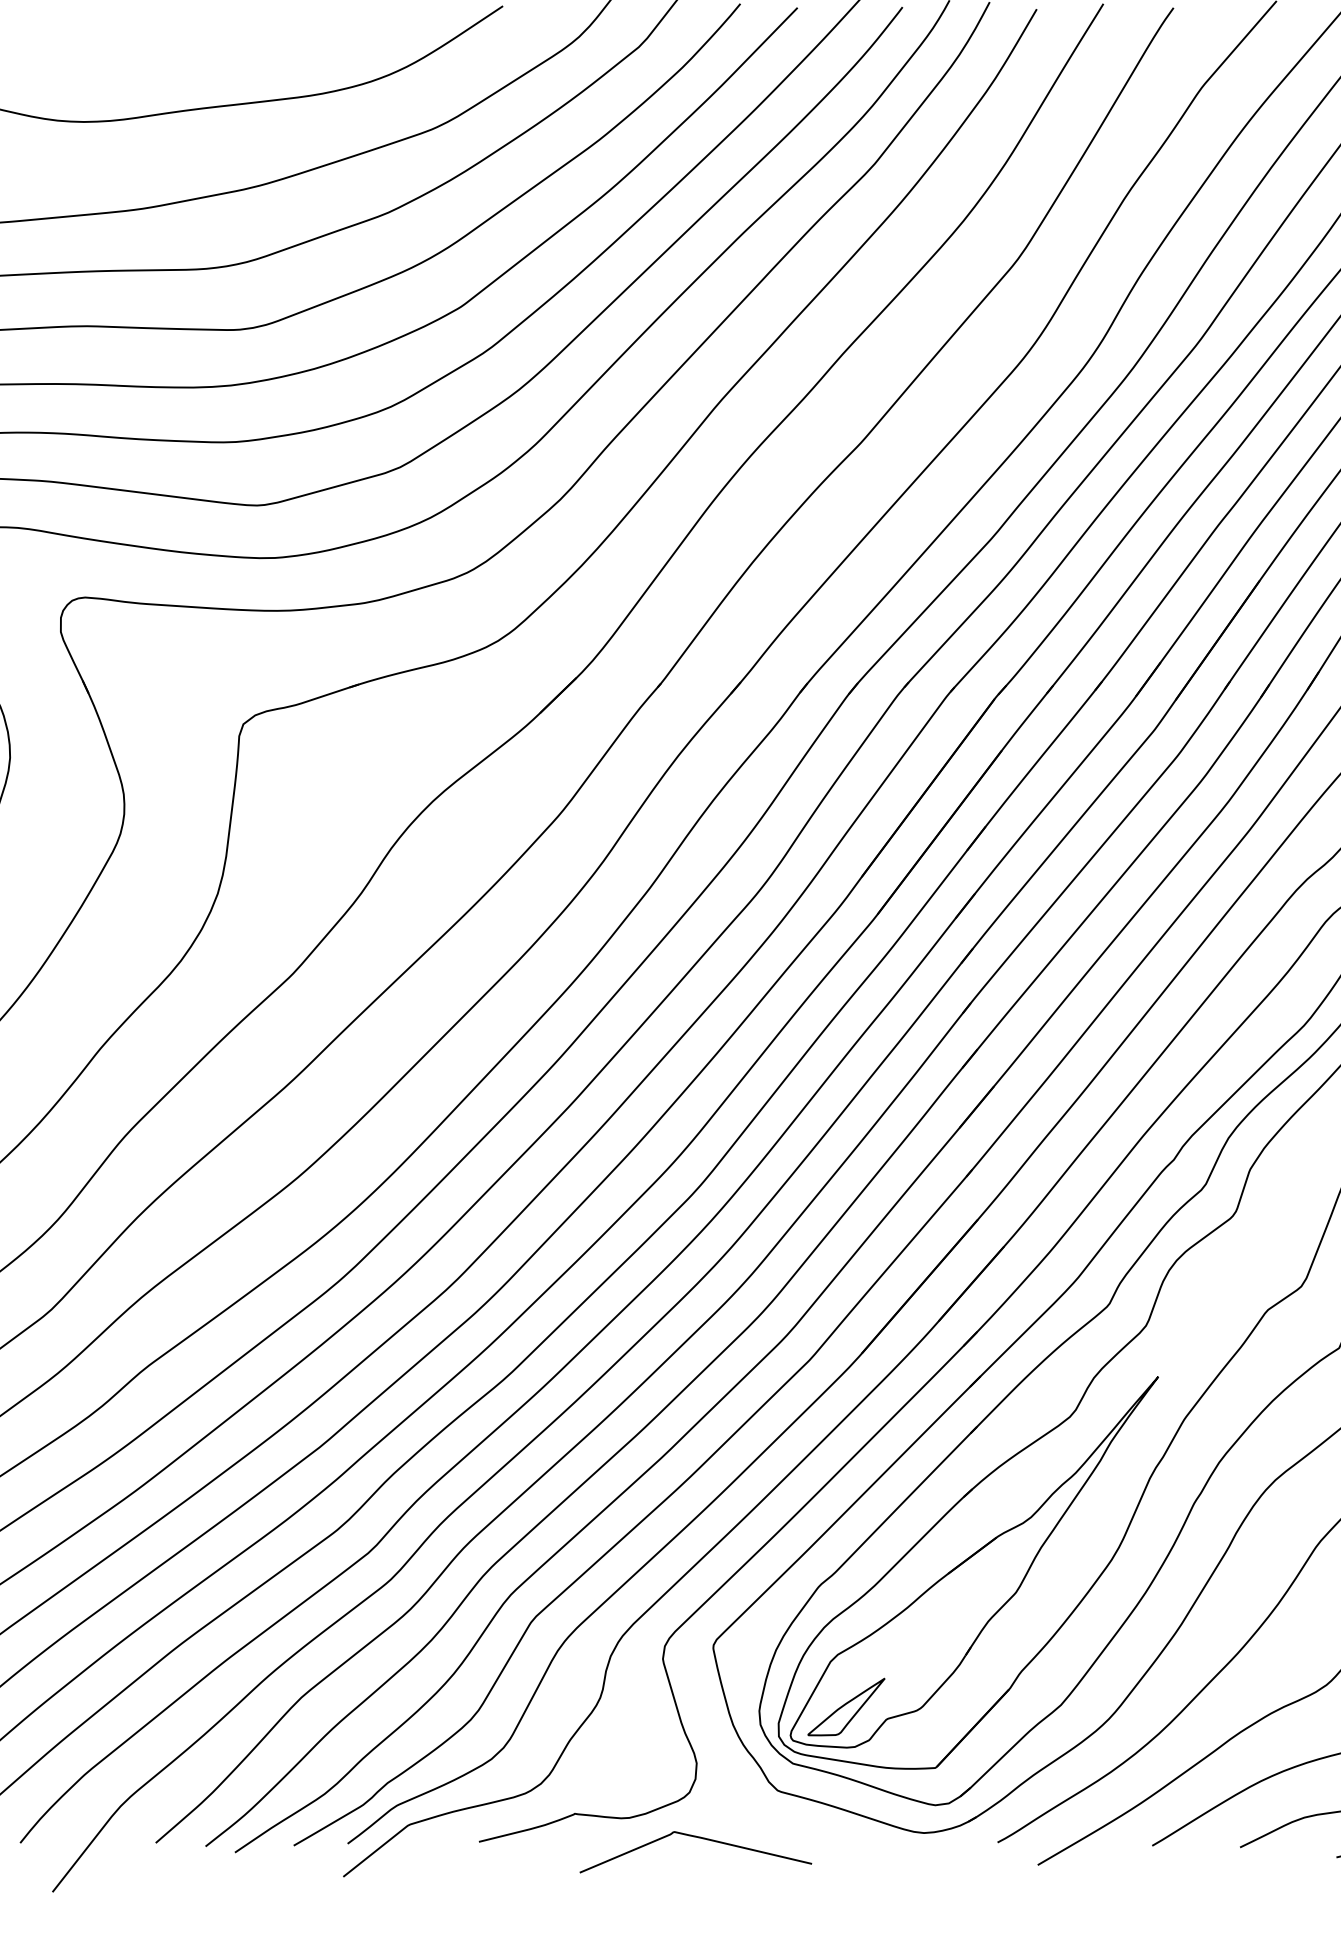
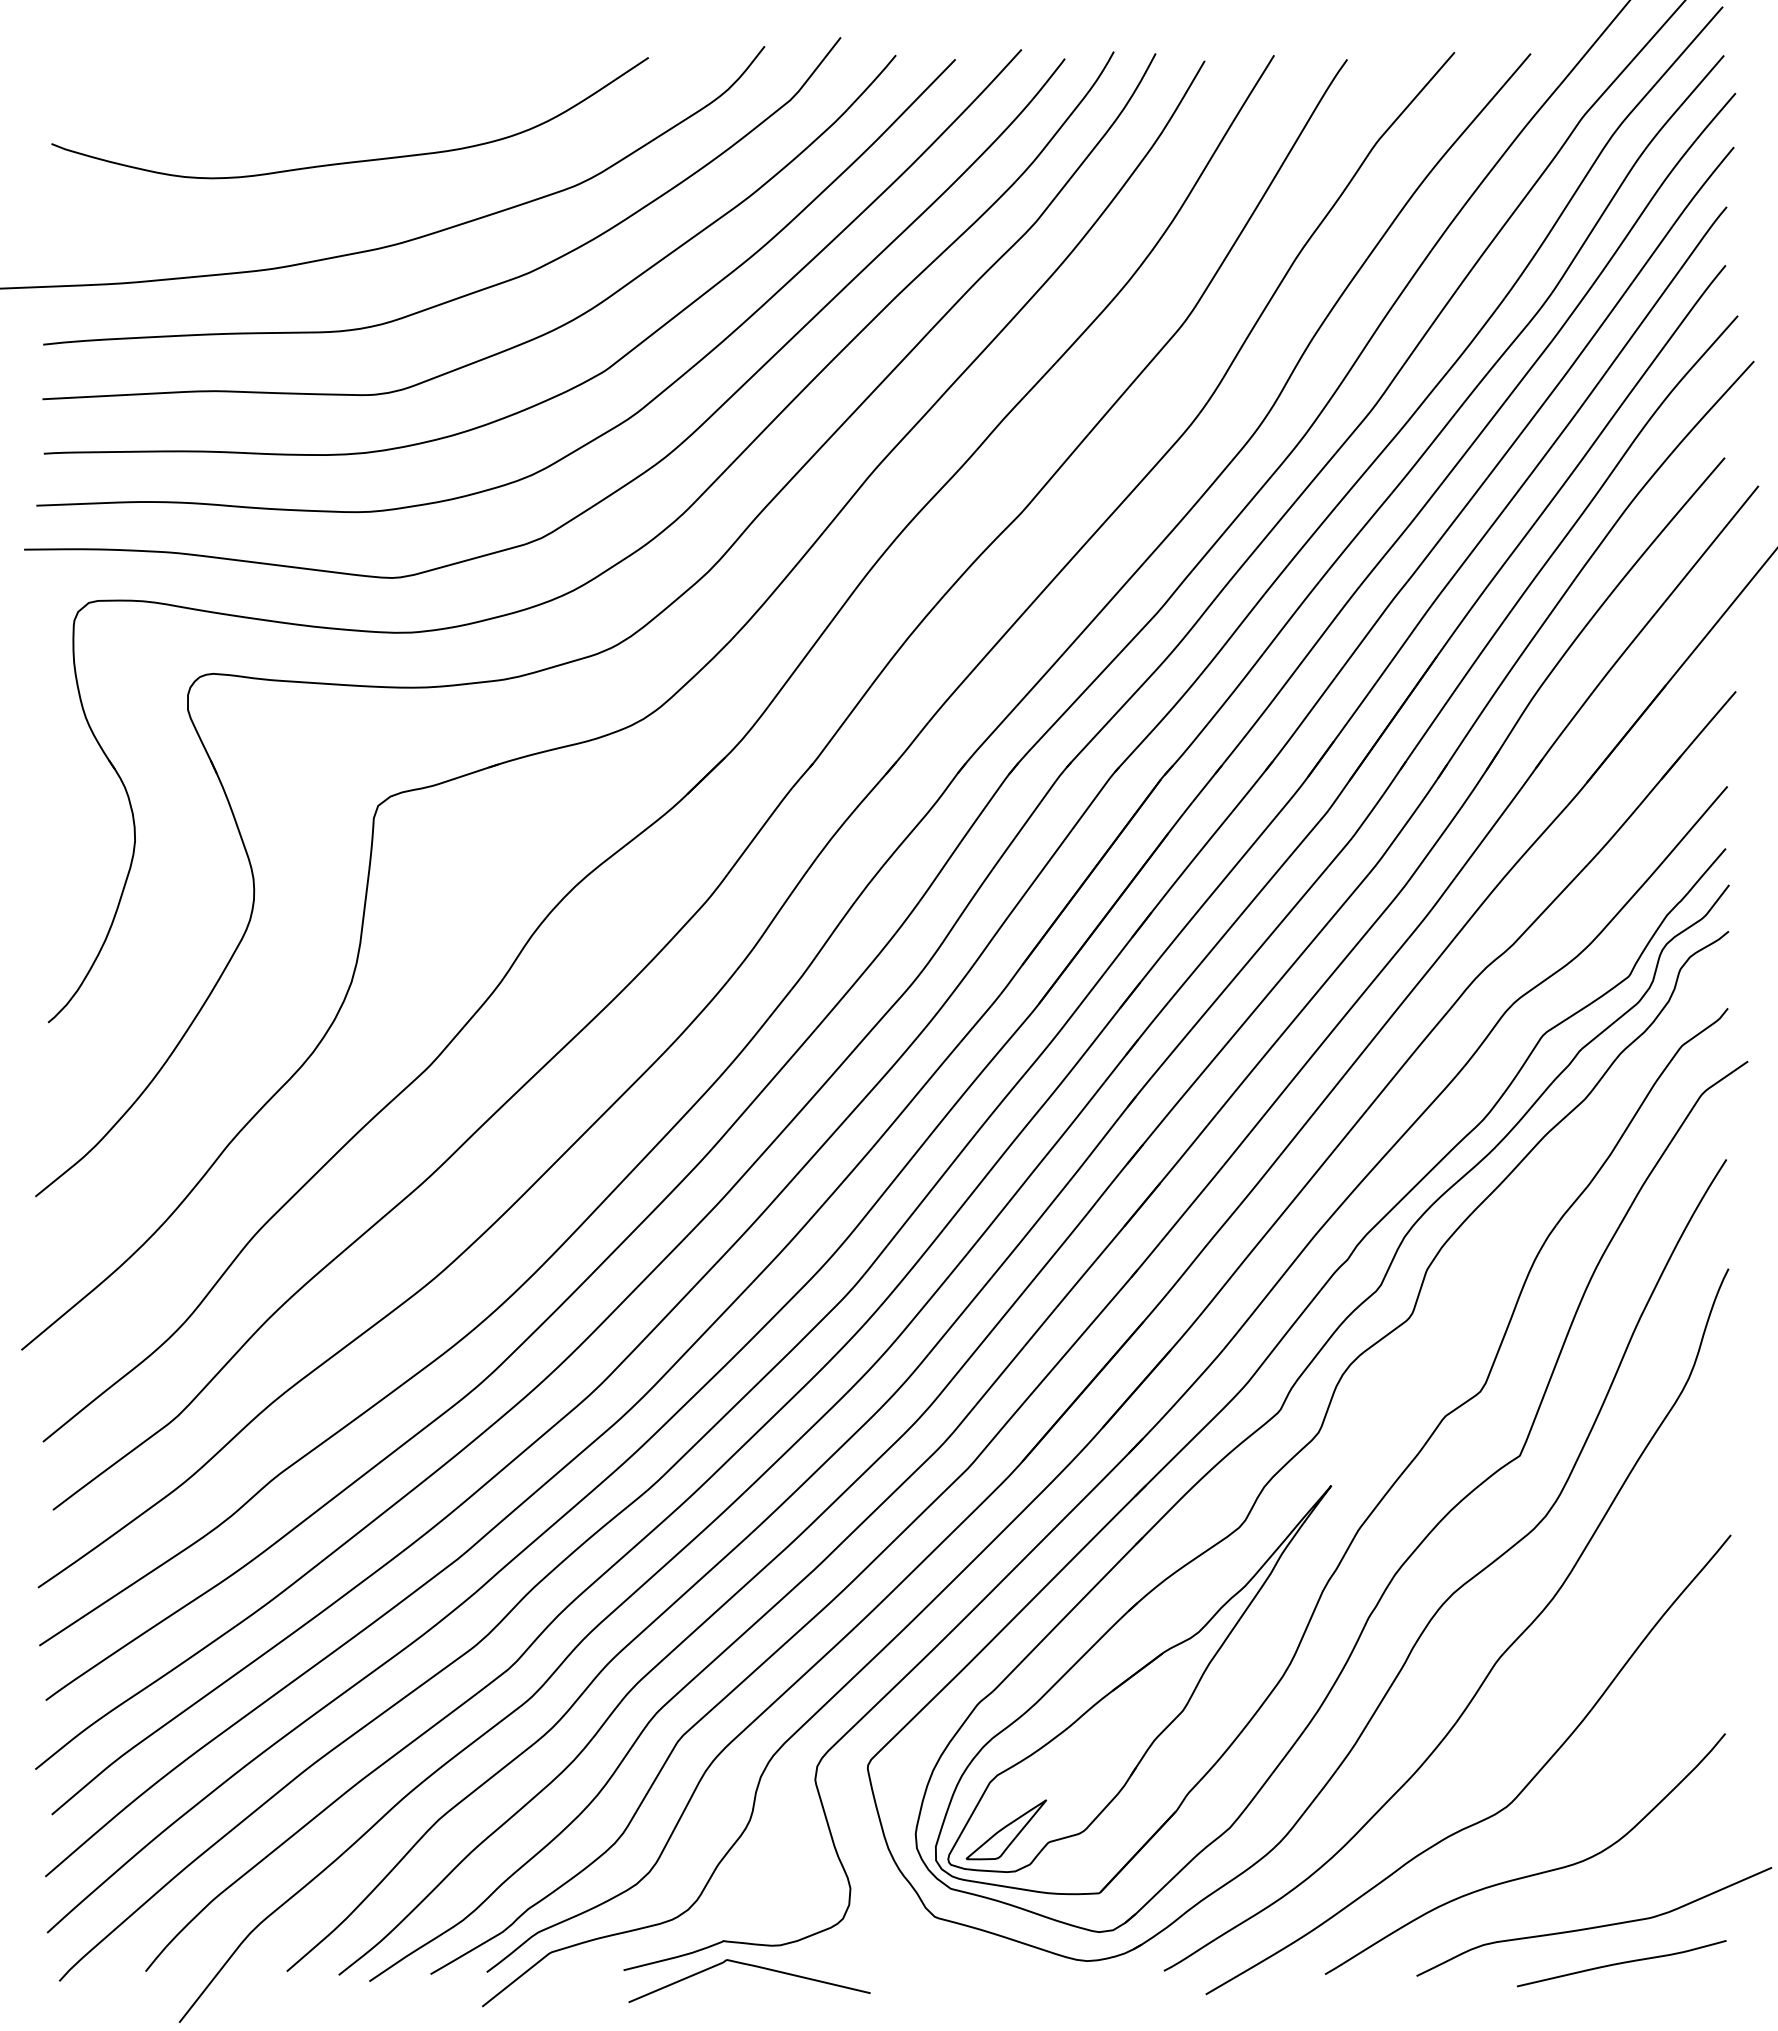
curve: (697, 1838) -> (751, 1966), moved

